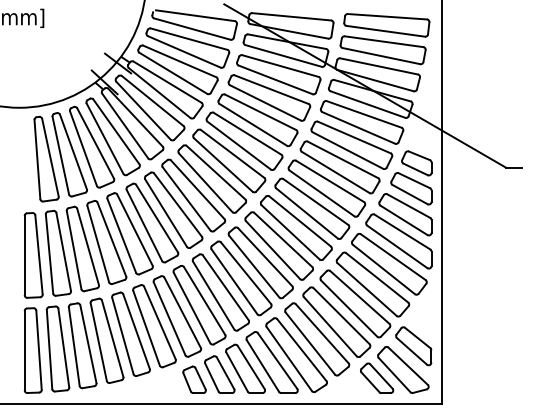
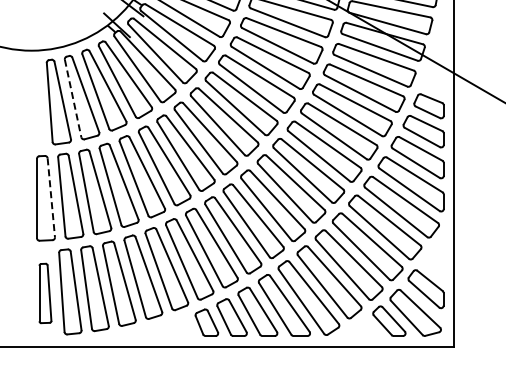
line: (60, 155) -> (72, 98), solid -> dashed
line: (39, 254) -> (51, 197), solid -> dashed
part: (32, 350) -> (44, 293), size x0.7

